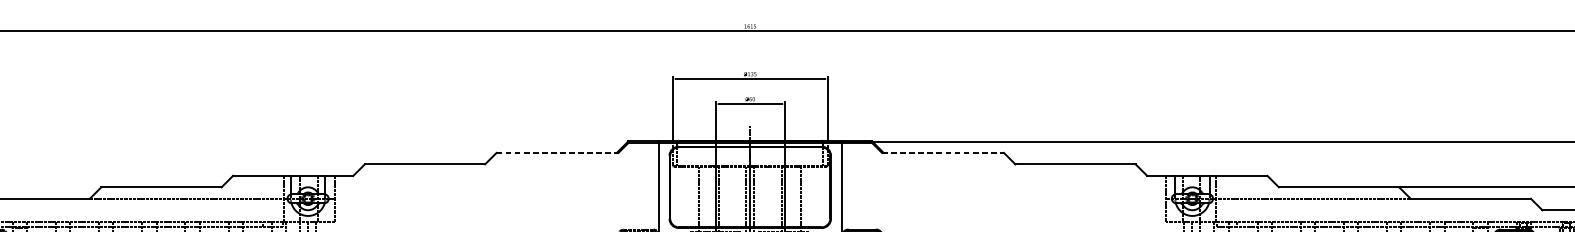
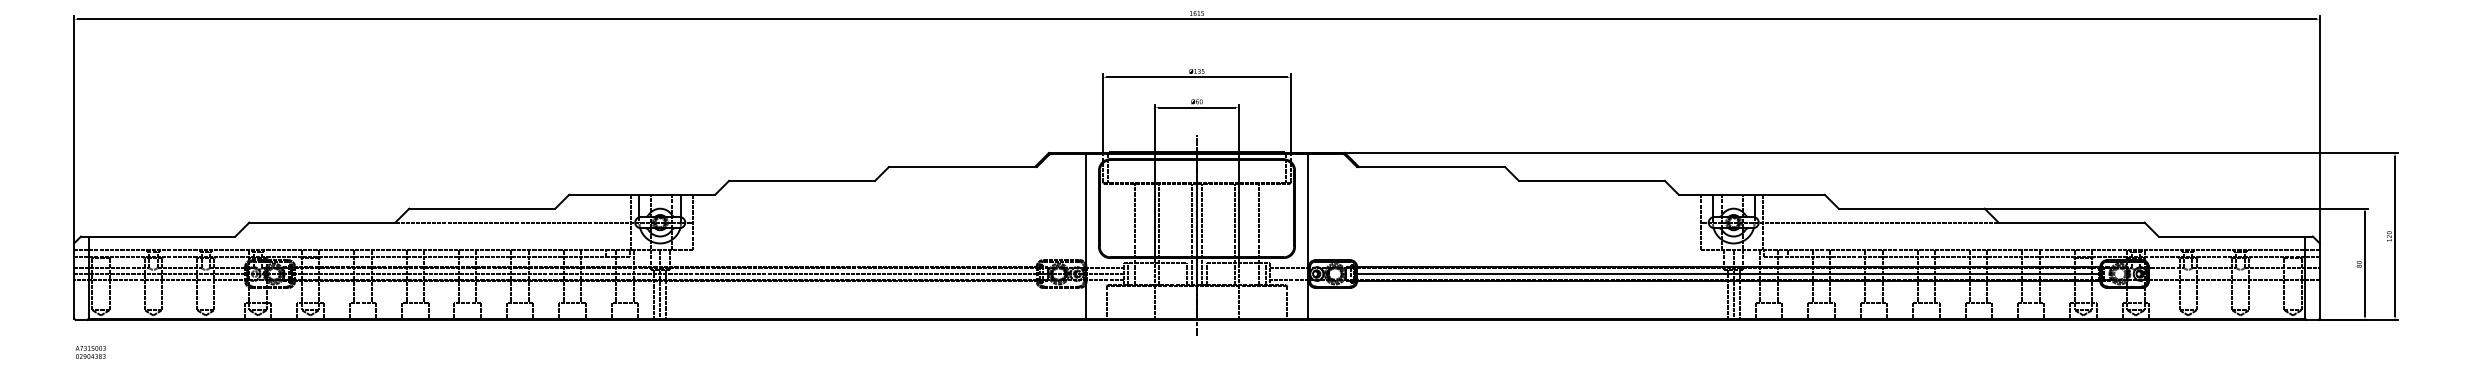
line: (557, 152) -> (962, 166), dashed -> solid
line: (943, 152) -> (1431, 166), dashed -> solid

